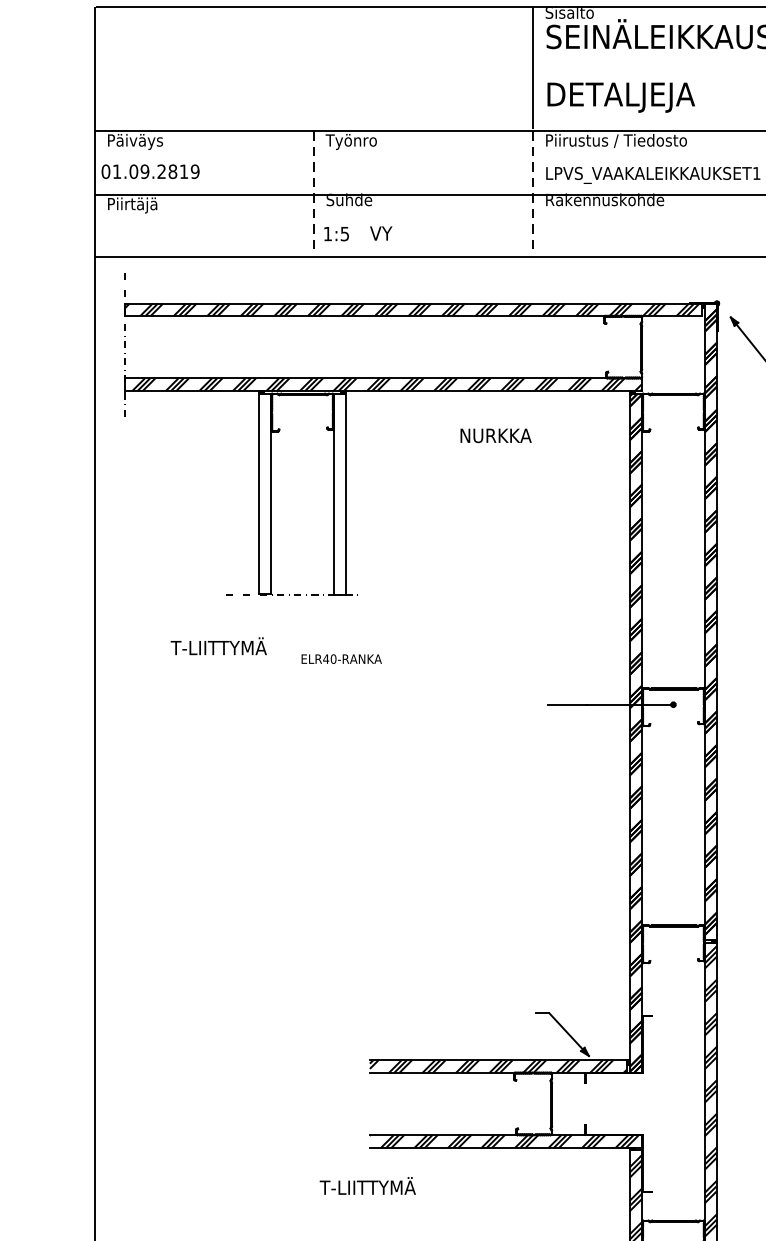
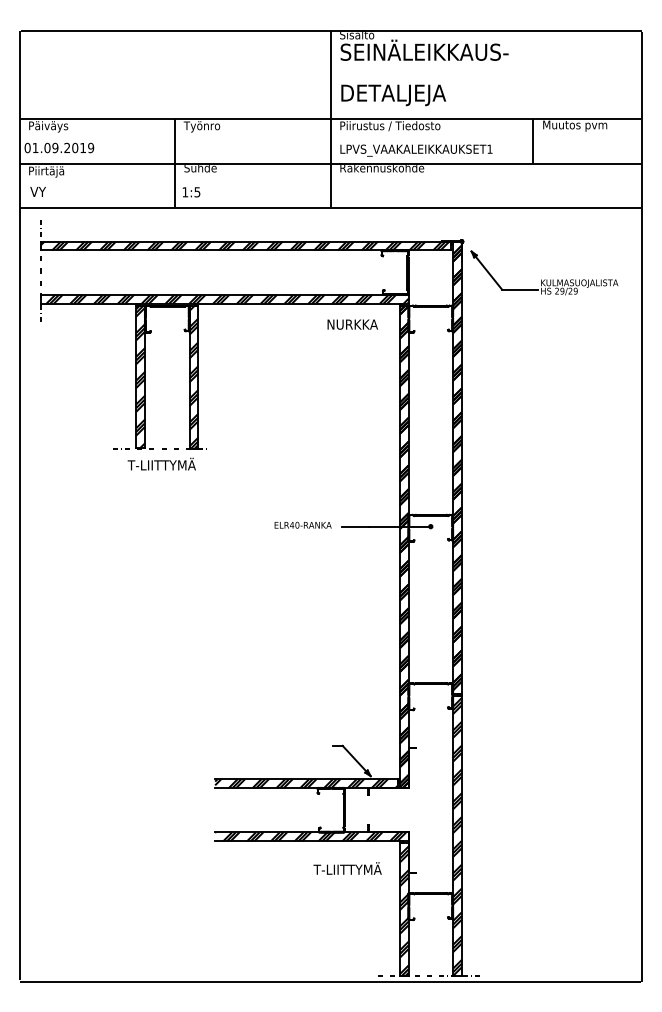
text: (173, 170) -> (75, 147), 01.09.2819 -> 01.09.2019
line: (314, 193) -> (175, 163), dashed -> solid
line: (532, 193) -> (330, 163), dashed -> solid
text: (380, 232) -> (37, 191), moved
text: (495, 435) -> (352, 324), moved
hatch: (264, 493) -> (140, 376), added
hatch: (339, 493) -> (193, 376), added
text: (218, 645) -> (161, 463), moved
text: (340, 658) -> (302, 524), moved
text: (367, 1185) -> (347, 868), moved

